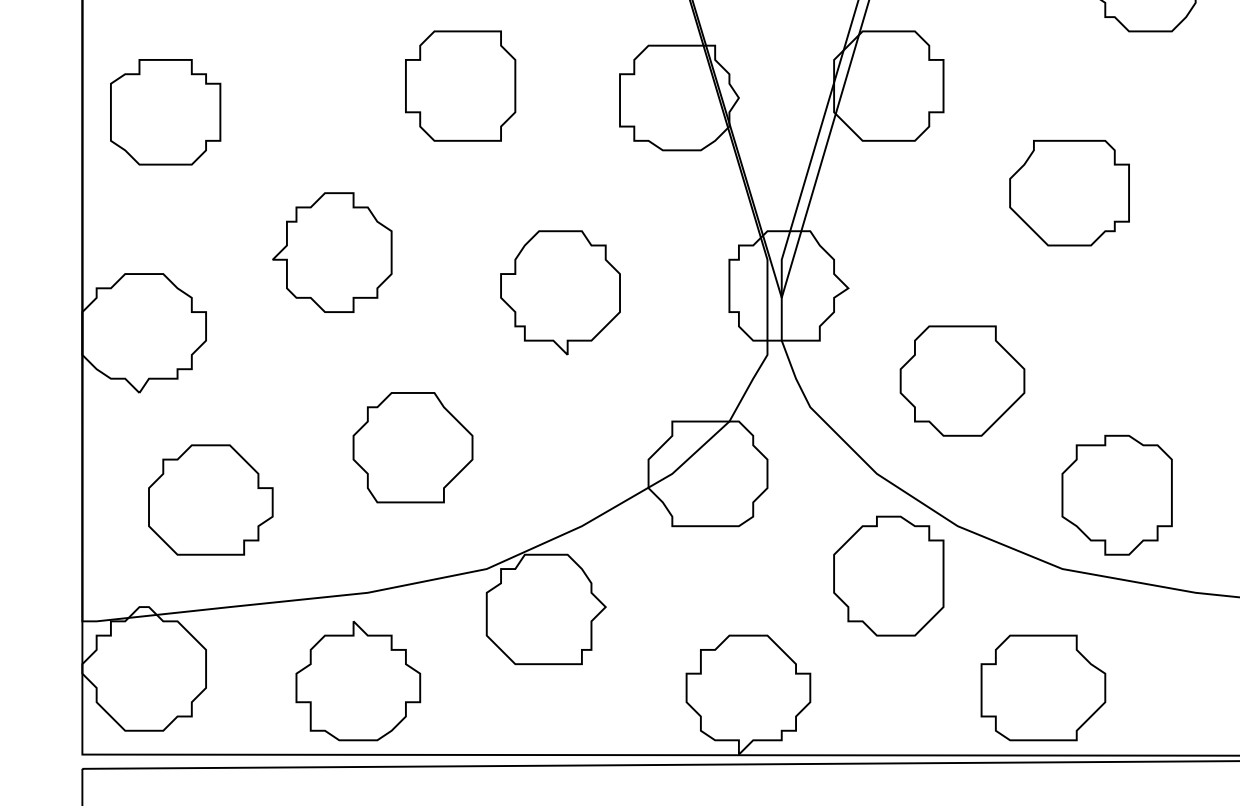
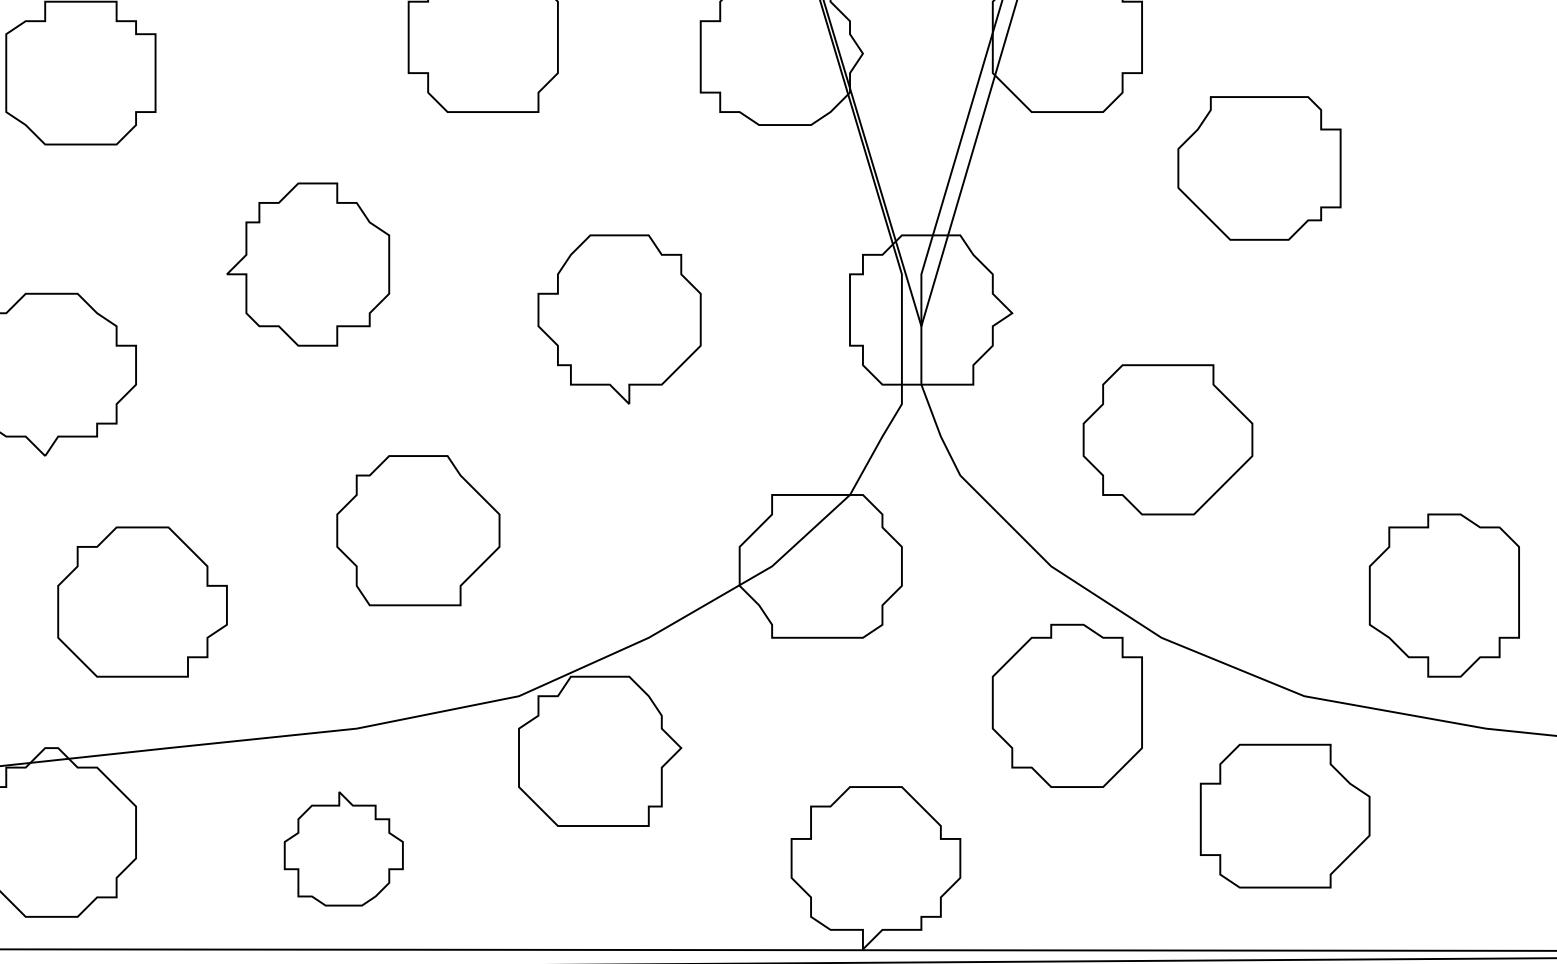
part: (1069, 193) -> (1259, 168), moved
part: (1116, 494) -> (1443, 594), moved
part: (358, 680) -> (343, 848), size x0.7
part: (1043, 687) -> (1285, 815), moved

